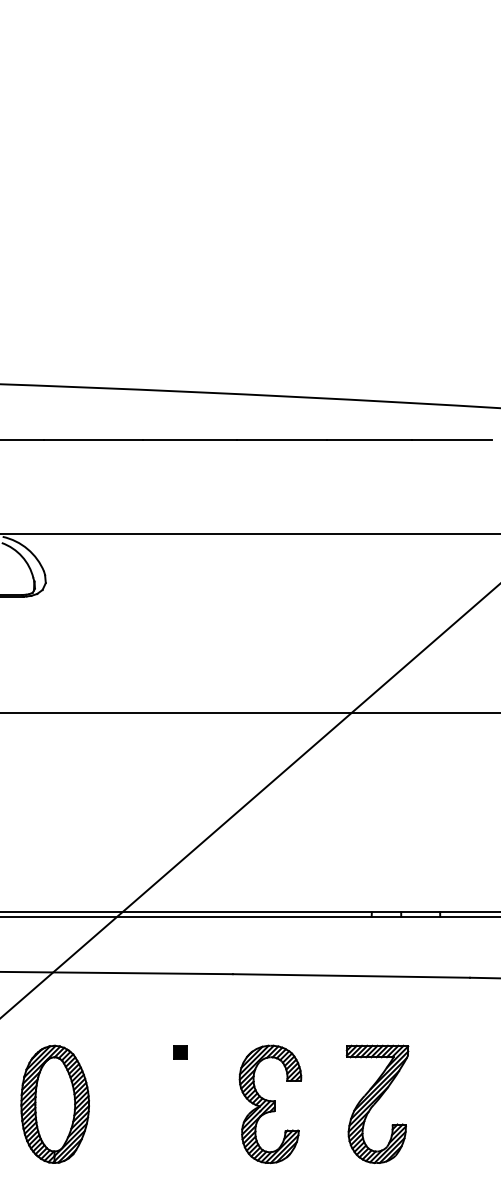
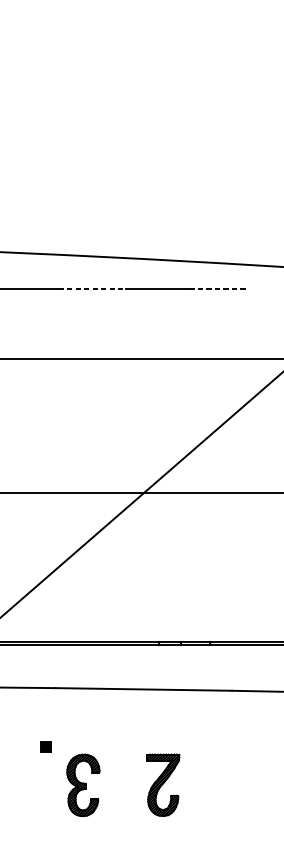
line: (282, 439) -> (92, 288), solid -> dashed
line: (452, 439) -> (219, 288), solid -> dashed
part: (180, 1052) -> (46, 746), moved
part: (377, 1103) -> (163, 784), size x0.7
part: (270, 1104) -> (83, 785), size x0.7

